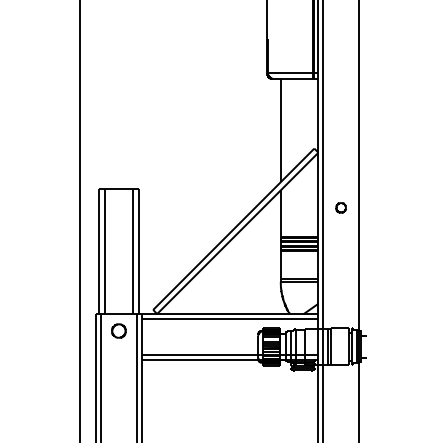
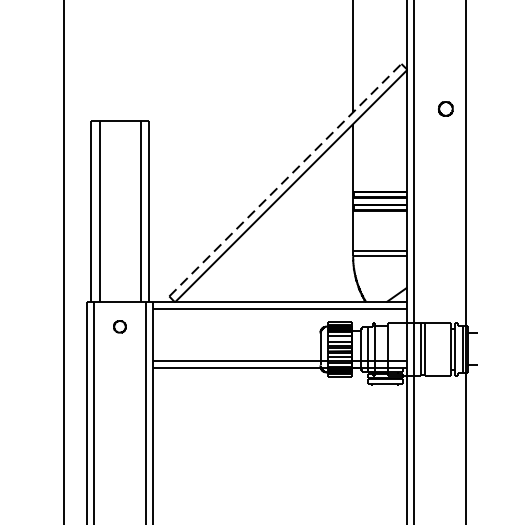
part: (340, 207) -> (444, 108), moved
line: (233, 229) -> (285, 180), solid -> dashed
part: (118, 330) -> (119, 326), size x0.6

